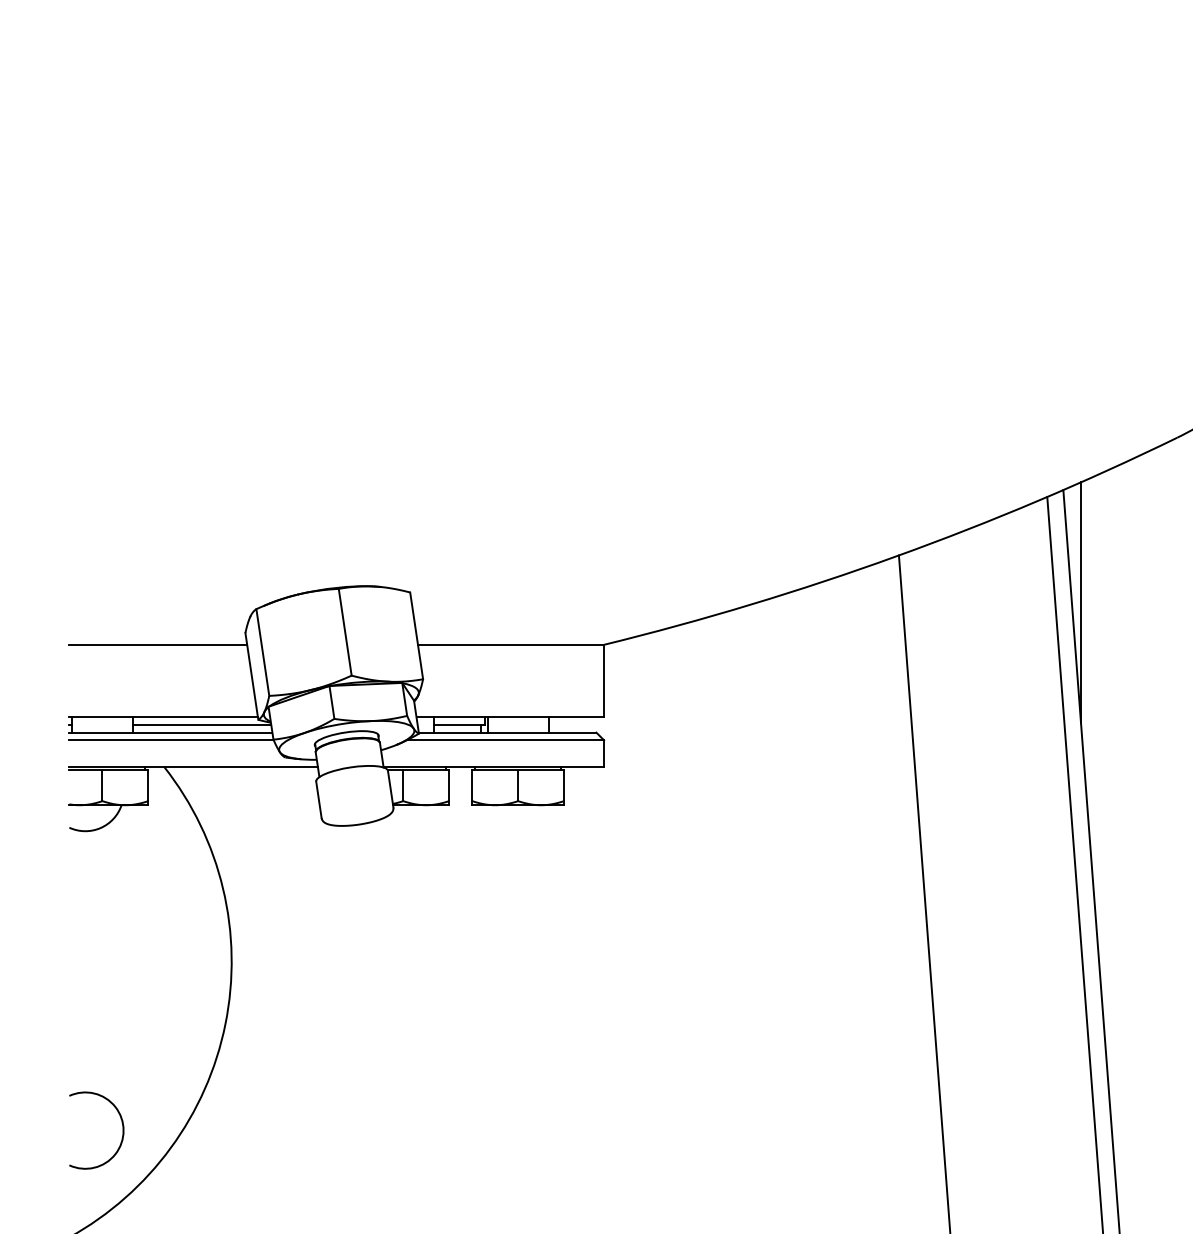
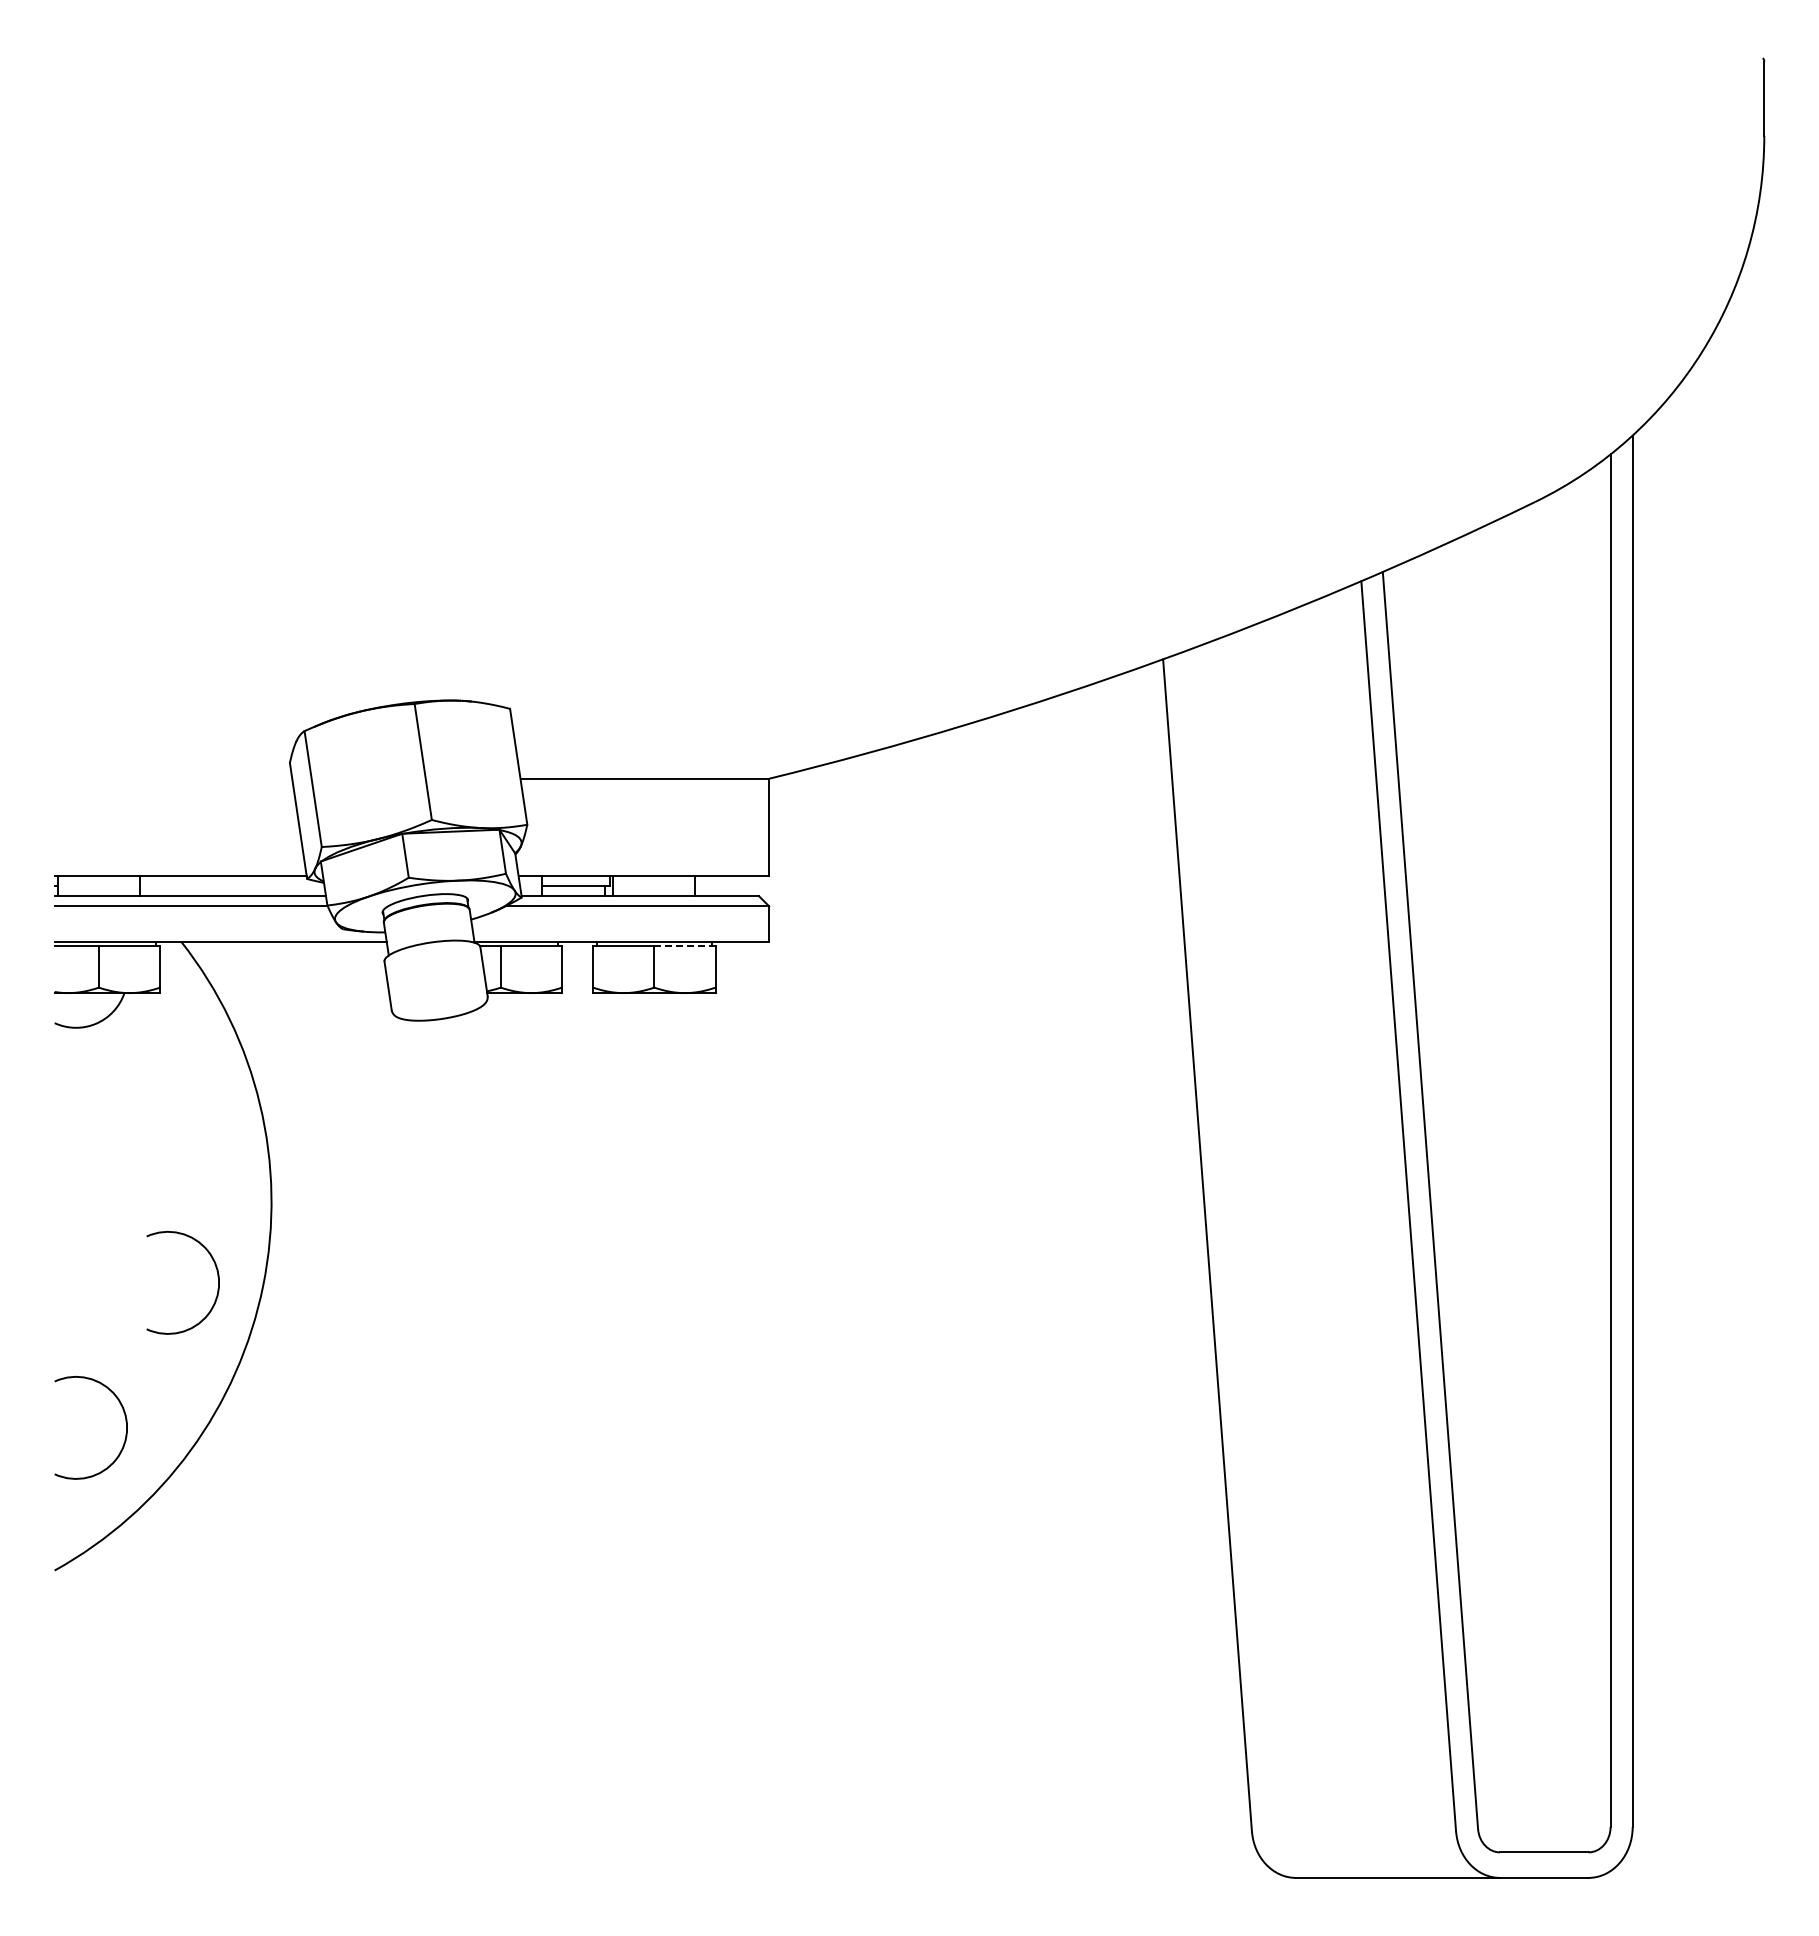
line: (1081, 602) -> (1406, 722), removed
line: (158, 644) -> (173, 778), removed
line: (201, 724) -> (231, 885), removed
line: (540, 770) -> (684, 946), solid -> dashed
arc: (191, 1018) -> (217, 1277), added

